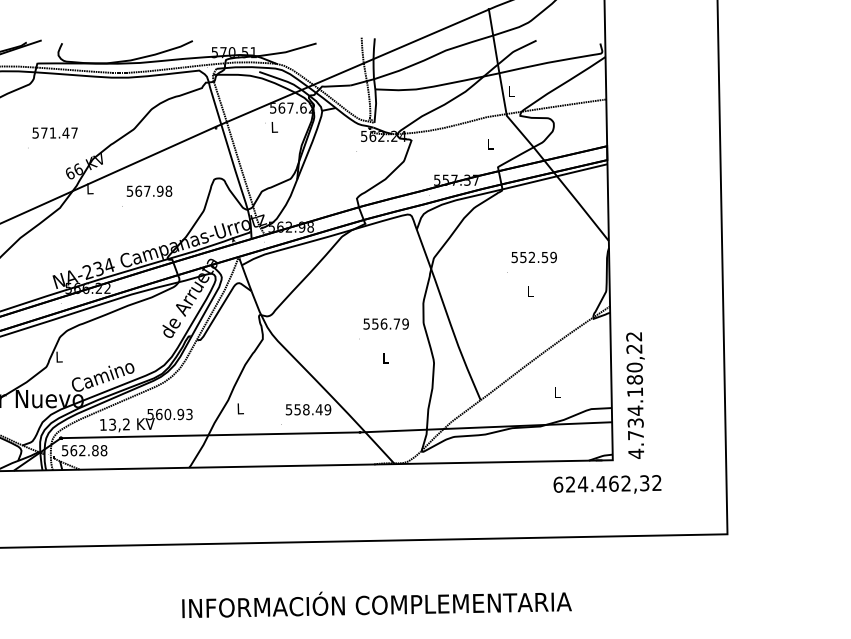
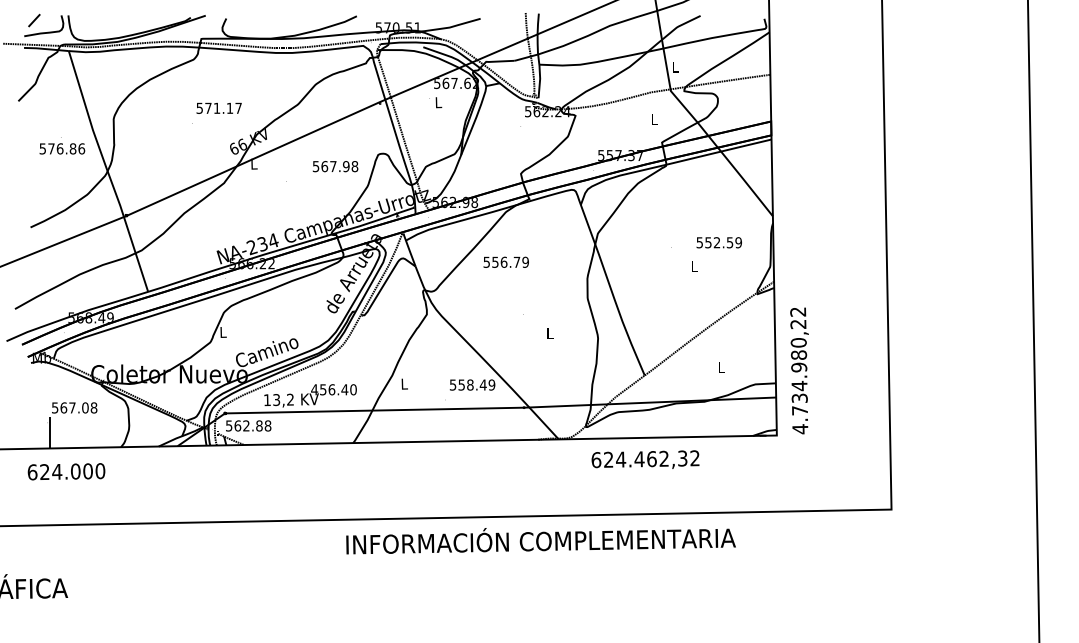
text: (65, 132) -> (229, 107), 571.47 -> 571.17
text: (149, 191) -> (335, 166), moved
text: (533, 257) -> (718, 242), moved
text: (385, 323) -> (505, 261), moved
text: (635, 392) -> (799, 367), 4.734.180,22 -> 4.734.980,22
text: (169, 414) -> (333, 389), 560.93 -> 456.40
text: (607, 484) -> (645, 459), moved
text: (376, 605) -> (540, 541), moved

